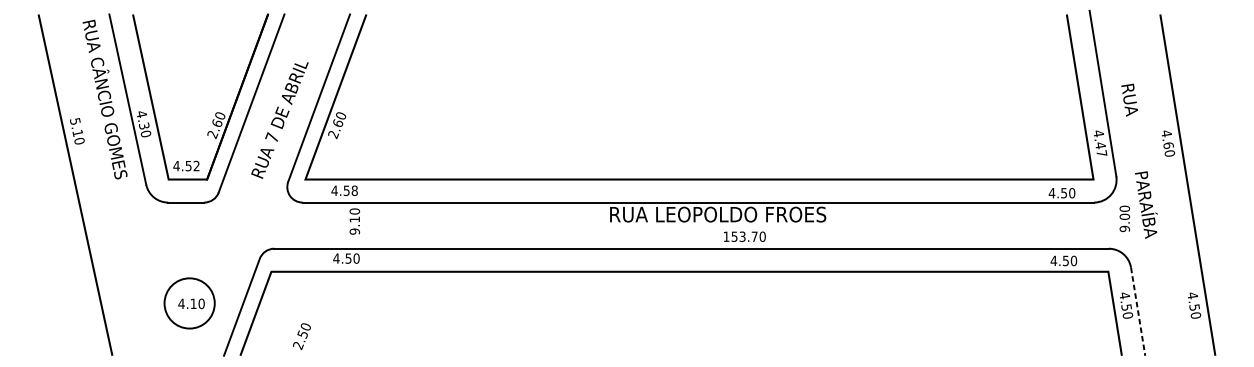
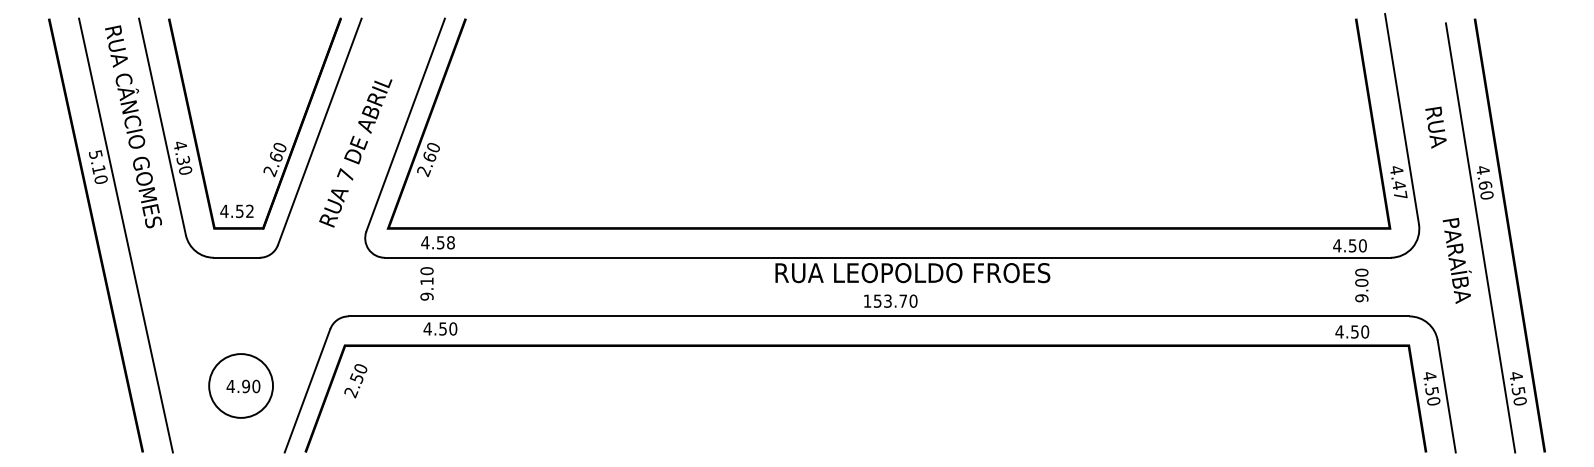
line: (98, 185) -> (125, 235), added
line: (1164, 186) -> (1480, 237), added
text: (1124, 218) -> (1361, 285), moved
text: (354, 221) -> (426, 283), moved
text: (744, 236) -> (890, 300), moved
text: (193, 303) -> (246, 386), 4.10 -> 4.90
line: (1137, 311) -> (1446, 396), dashed -> solid
text: (301, 336) -> (355, 381), moved

